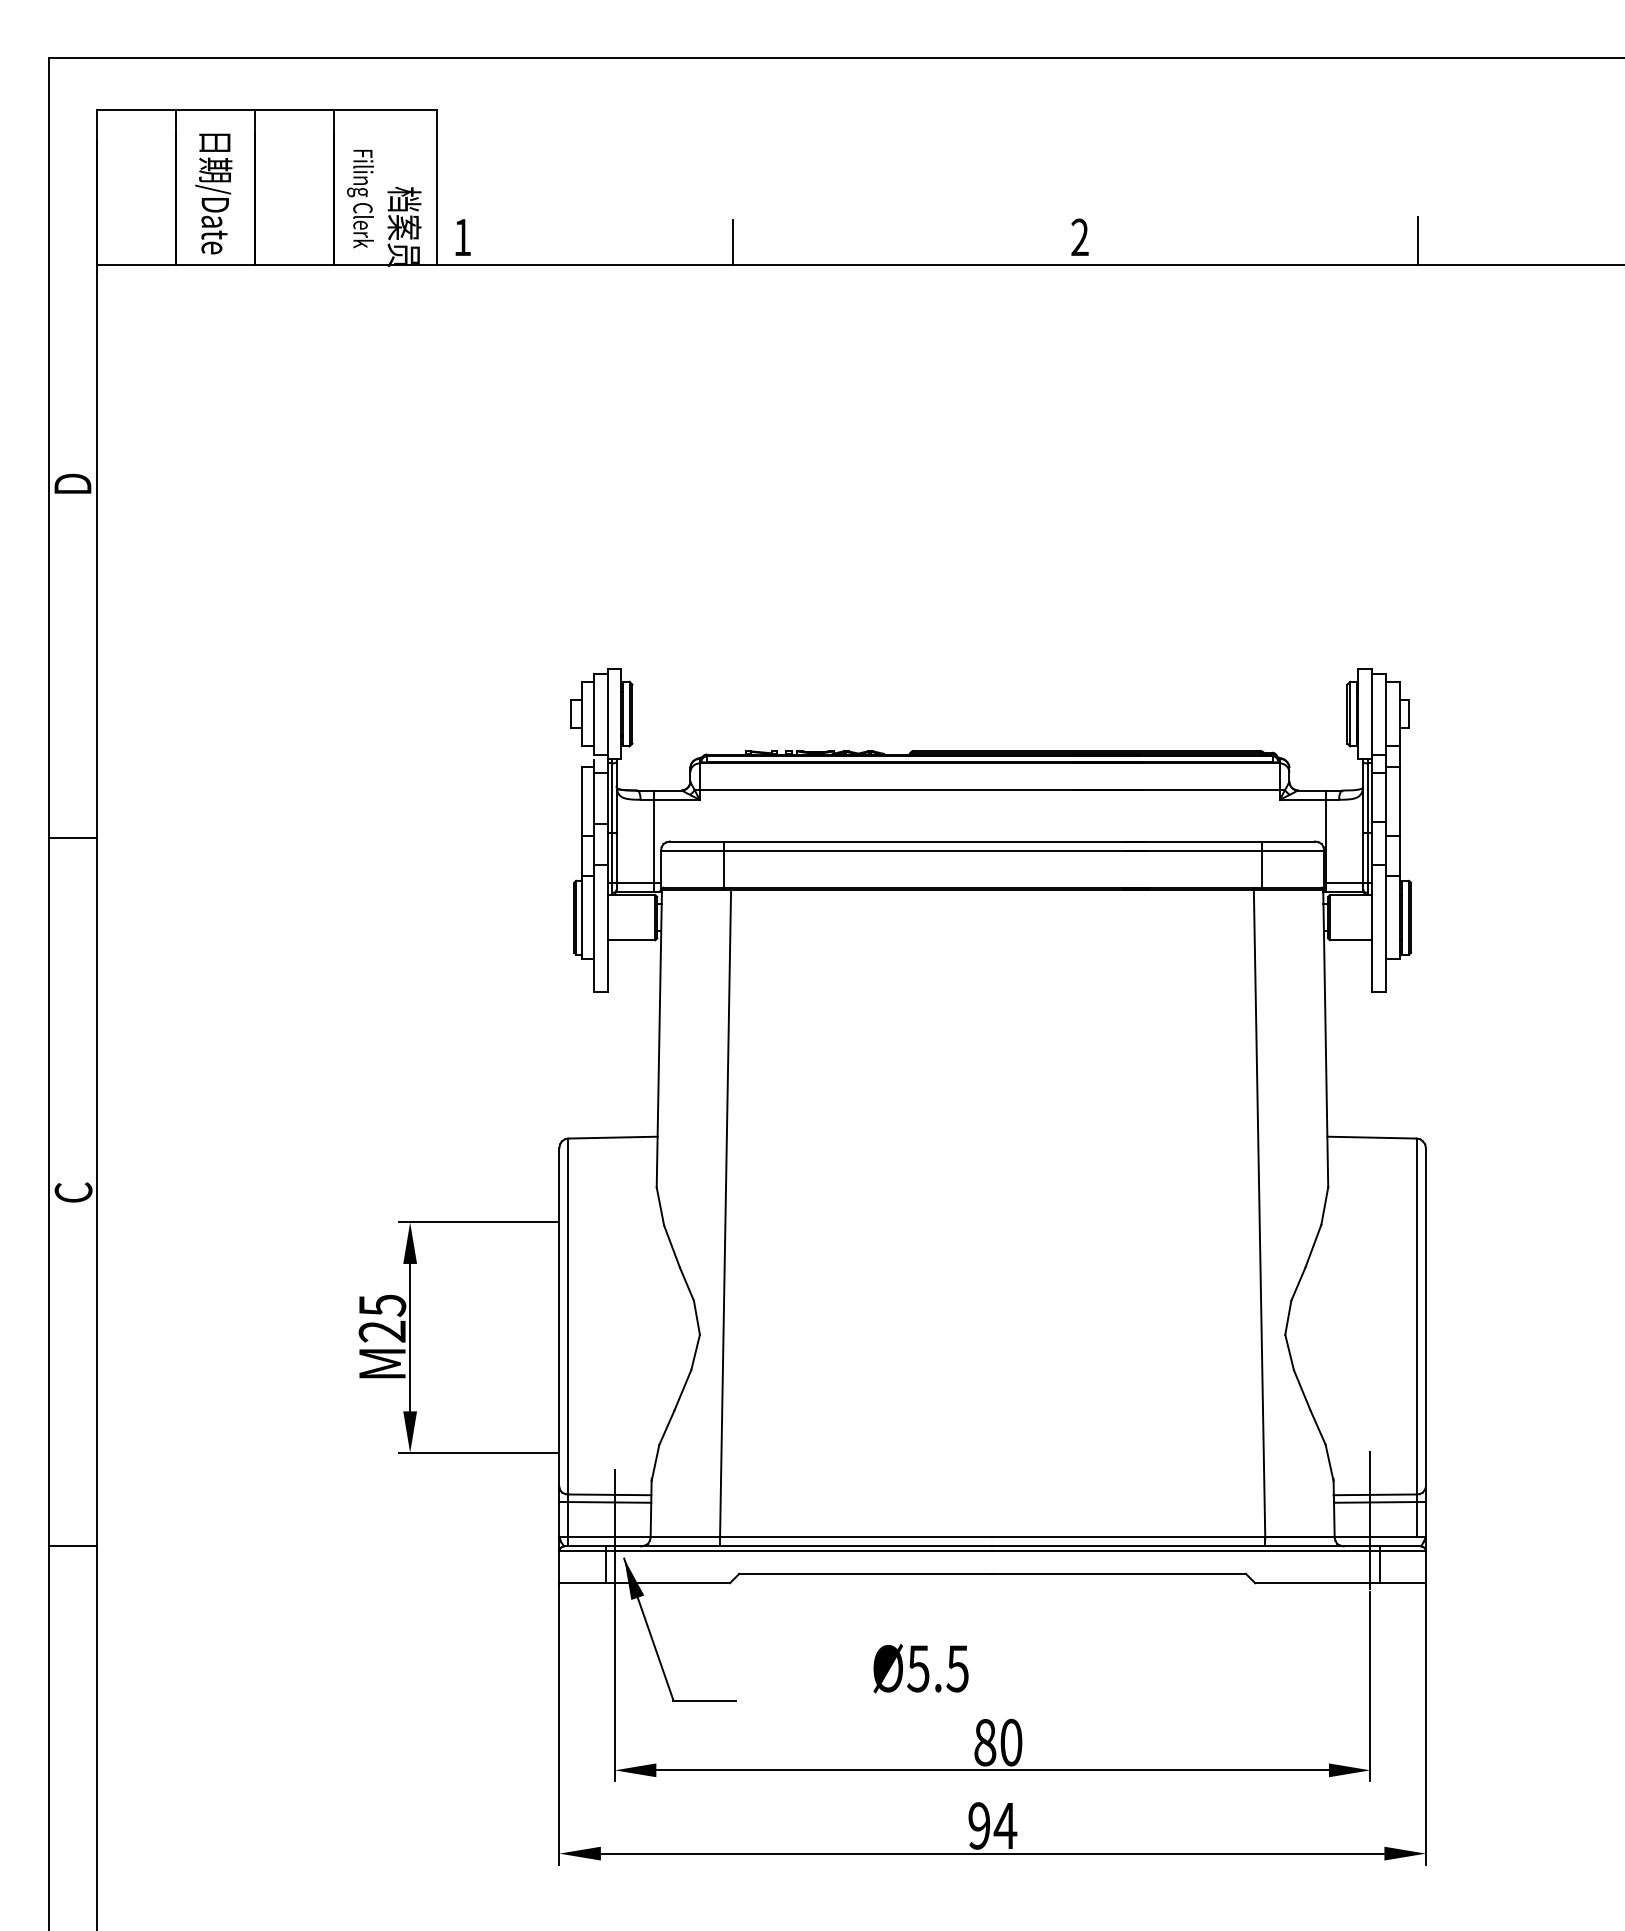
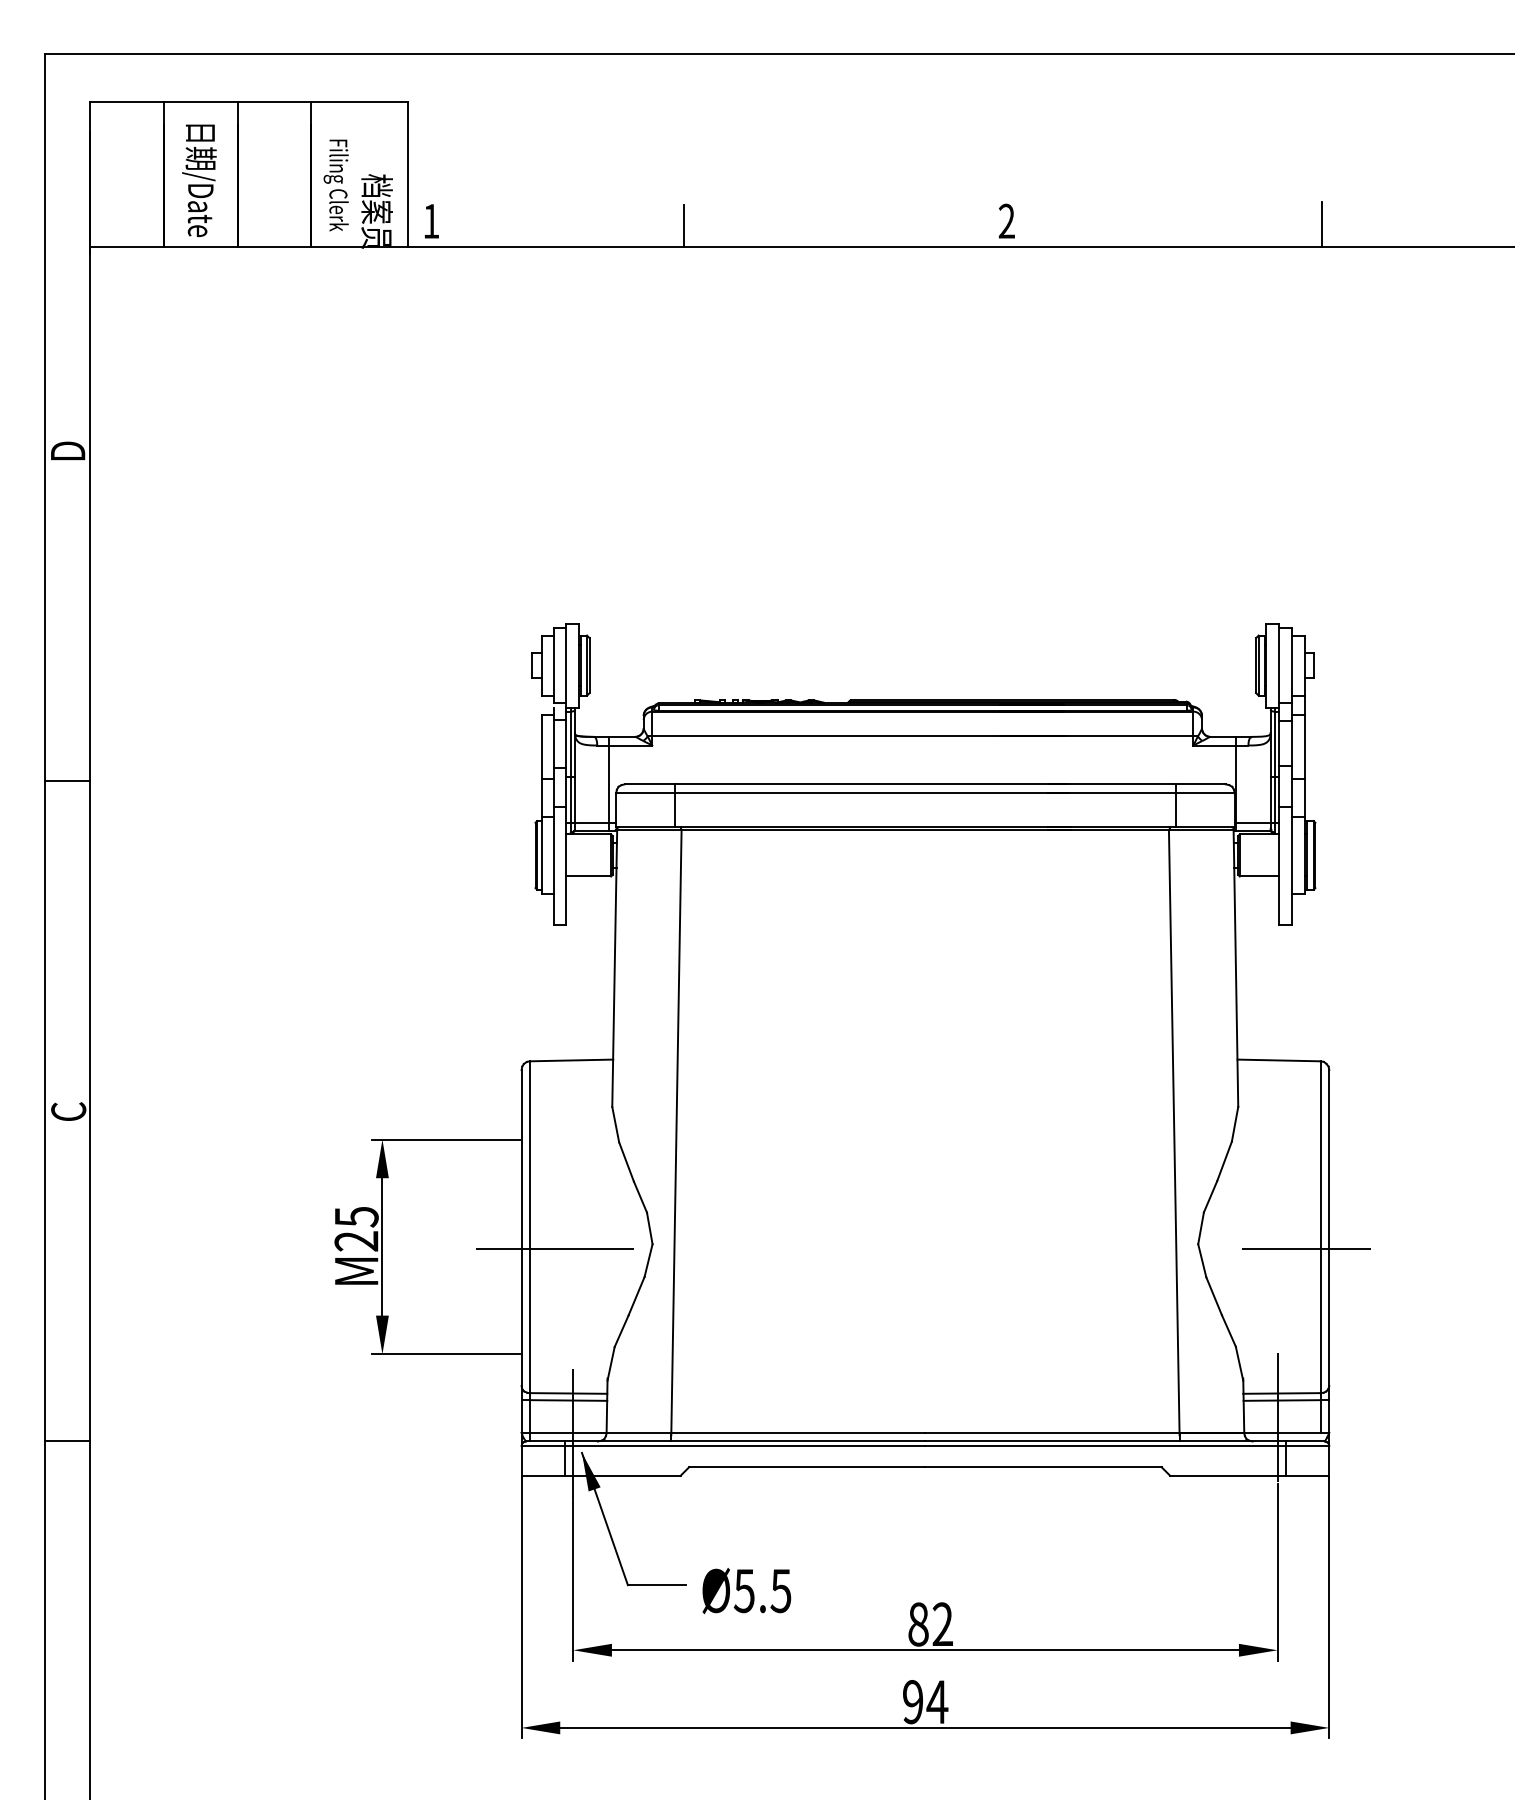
line: (594, 1339) -> (554, 1248), added
line: (1401, 1339) -> (1306, 1248), added
text: (920, 1668) -> (746, 1590), moved
text: (1011, 1742) -> (943, 1624), 80 -> 82

